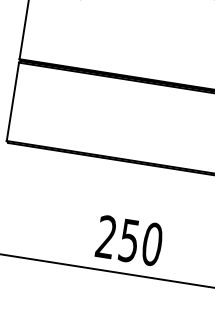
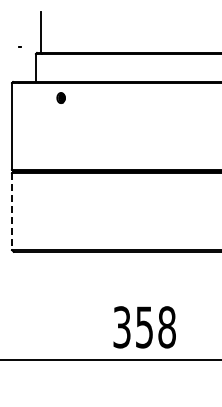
line: (13, 102) -> (12, 212), solid -> dashed
text: (129, 240) -> (144, 327), 250 -> 358

